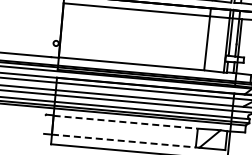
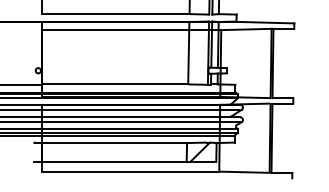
line: (126, 122) -> (115, 143), dashed -> solid
line: (123, 140) -> (114, 161), dashed -> solid

